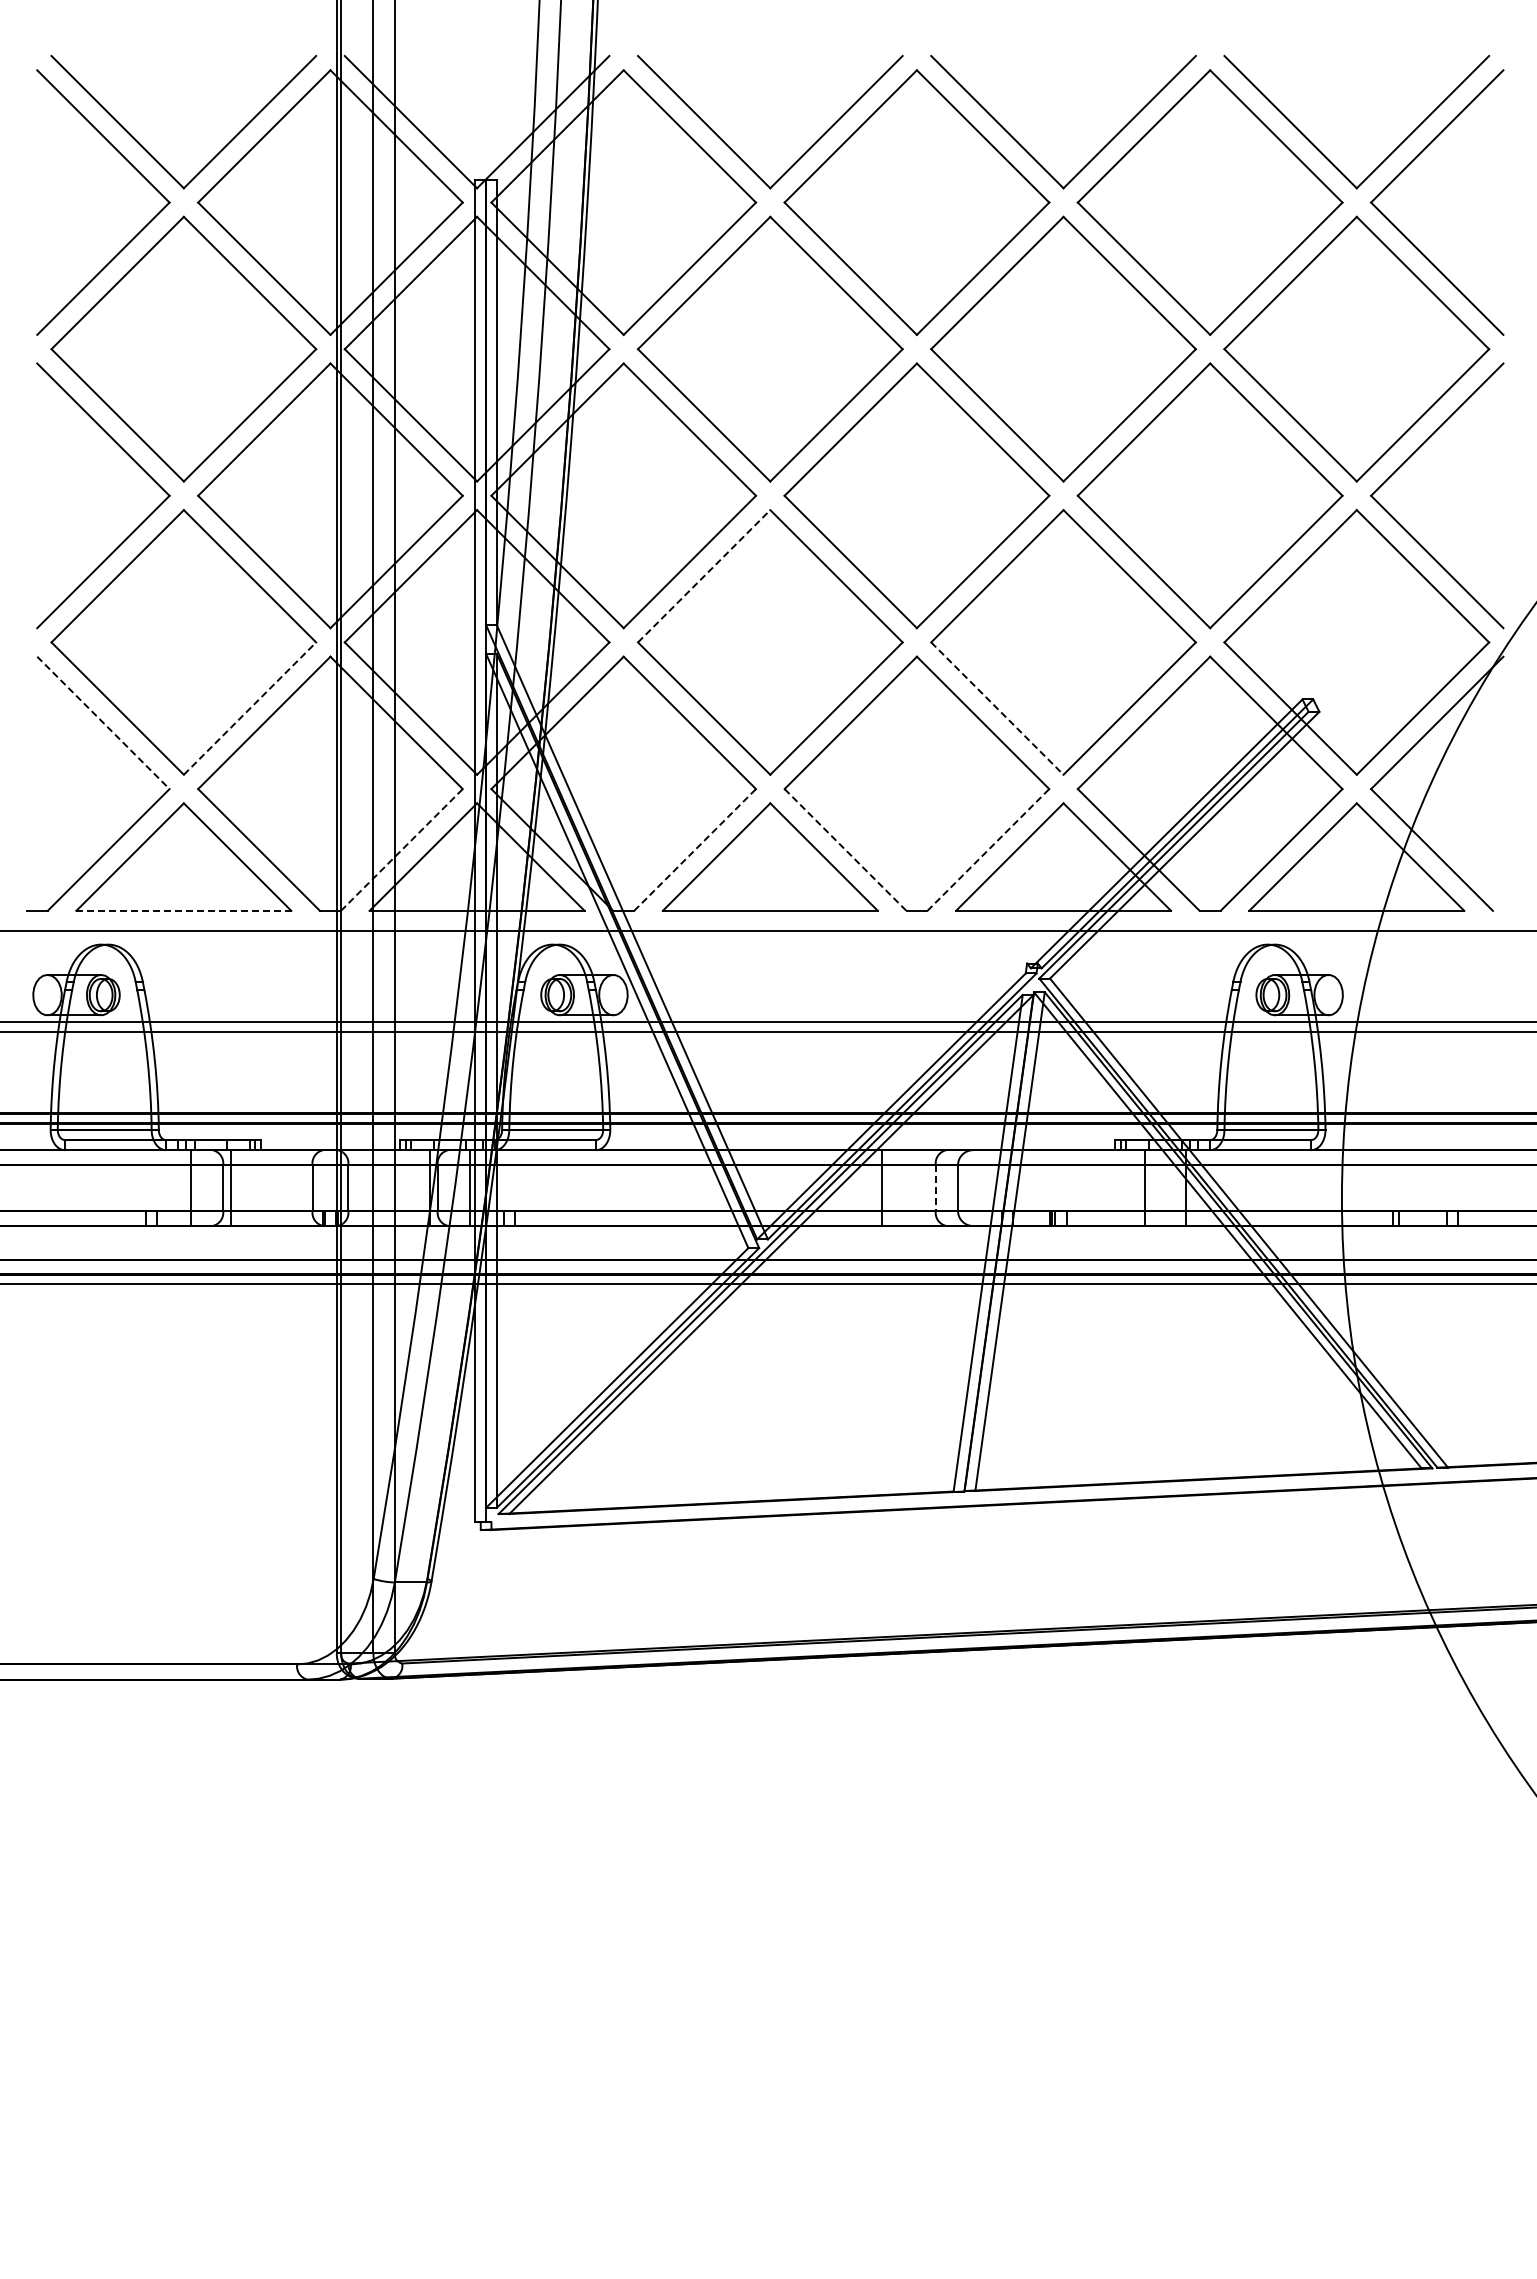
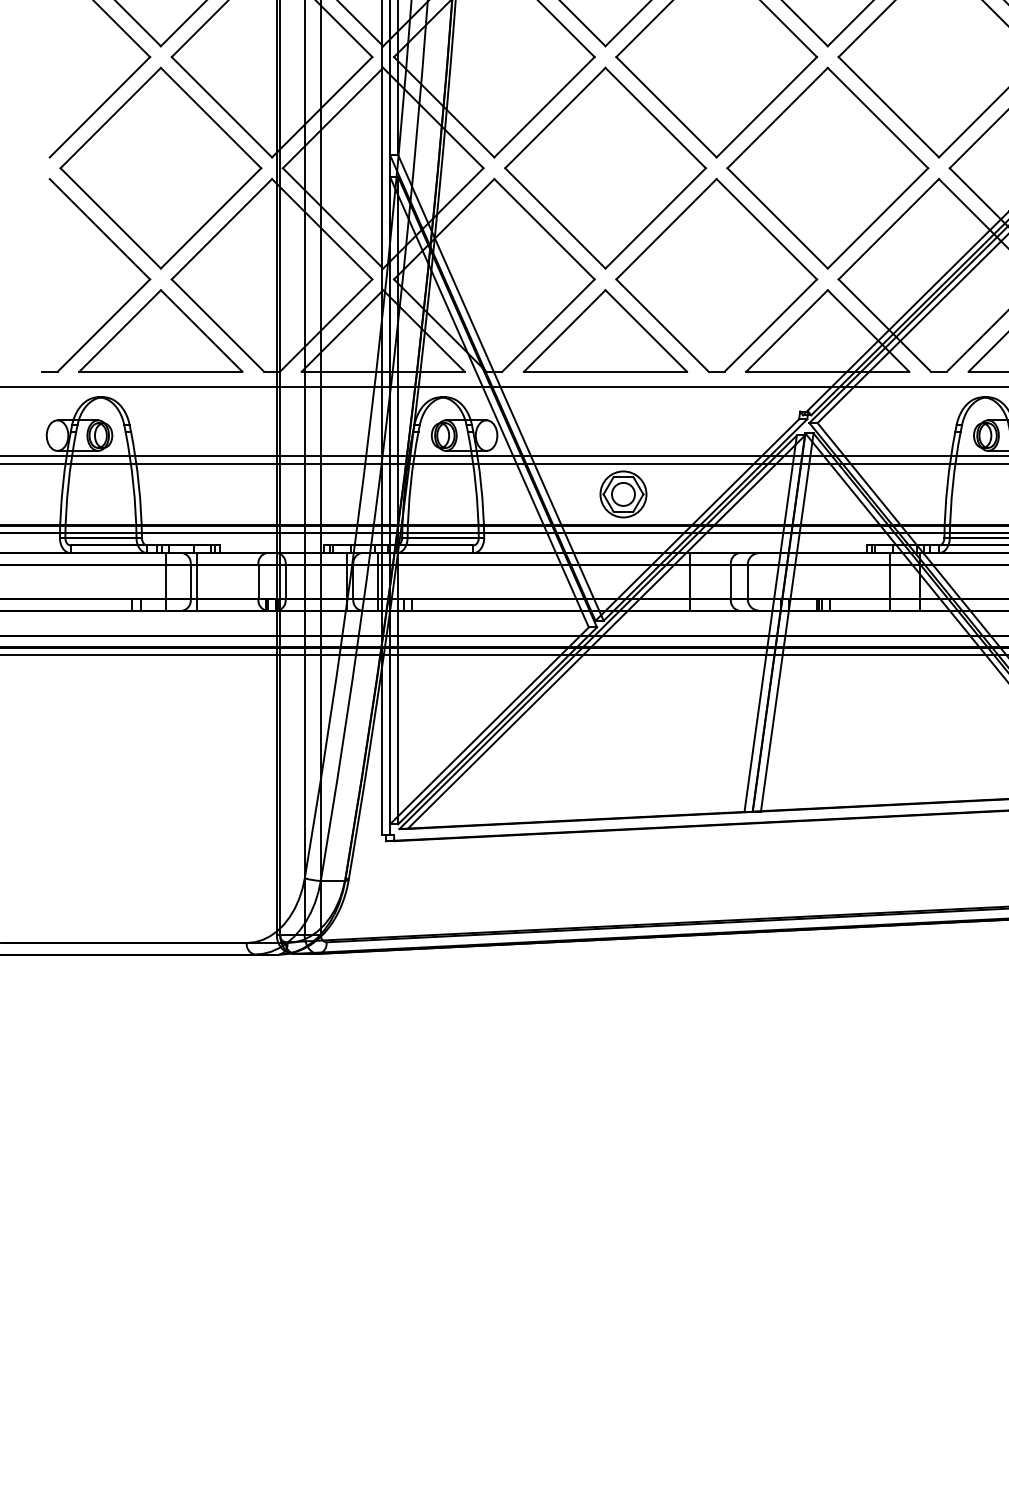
line: (704, 576) -> (555, 118), dashed -> solid
line: (250, 708) -> (211, 218), dashed -> solid
line: (997, 708) -> (777, 218), dashed -> solid
line: (103, 722) -> (99, 228), dashed -> solid
line: (402, 849) -> (326, 325), dashed -> solid
line: (695, 849) -> (548, 325), dashed -> solid
line: (988, 849) -> (770, 325), dashed -> solid
line: (845, 850) -> (662, 325), dashed -> solid
line: (183, 910) -> (160, 371), dashed -> solid
part: (793, 1072) -> (623, 494), added
line: (935, 1188) -> (730, 582), dashed -> solid

